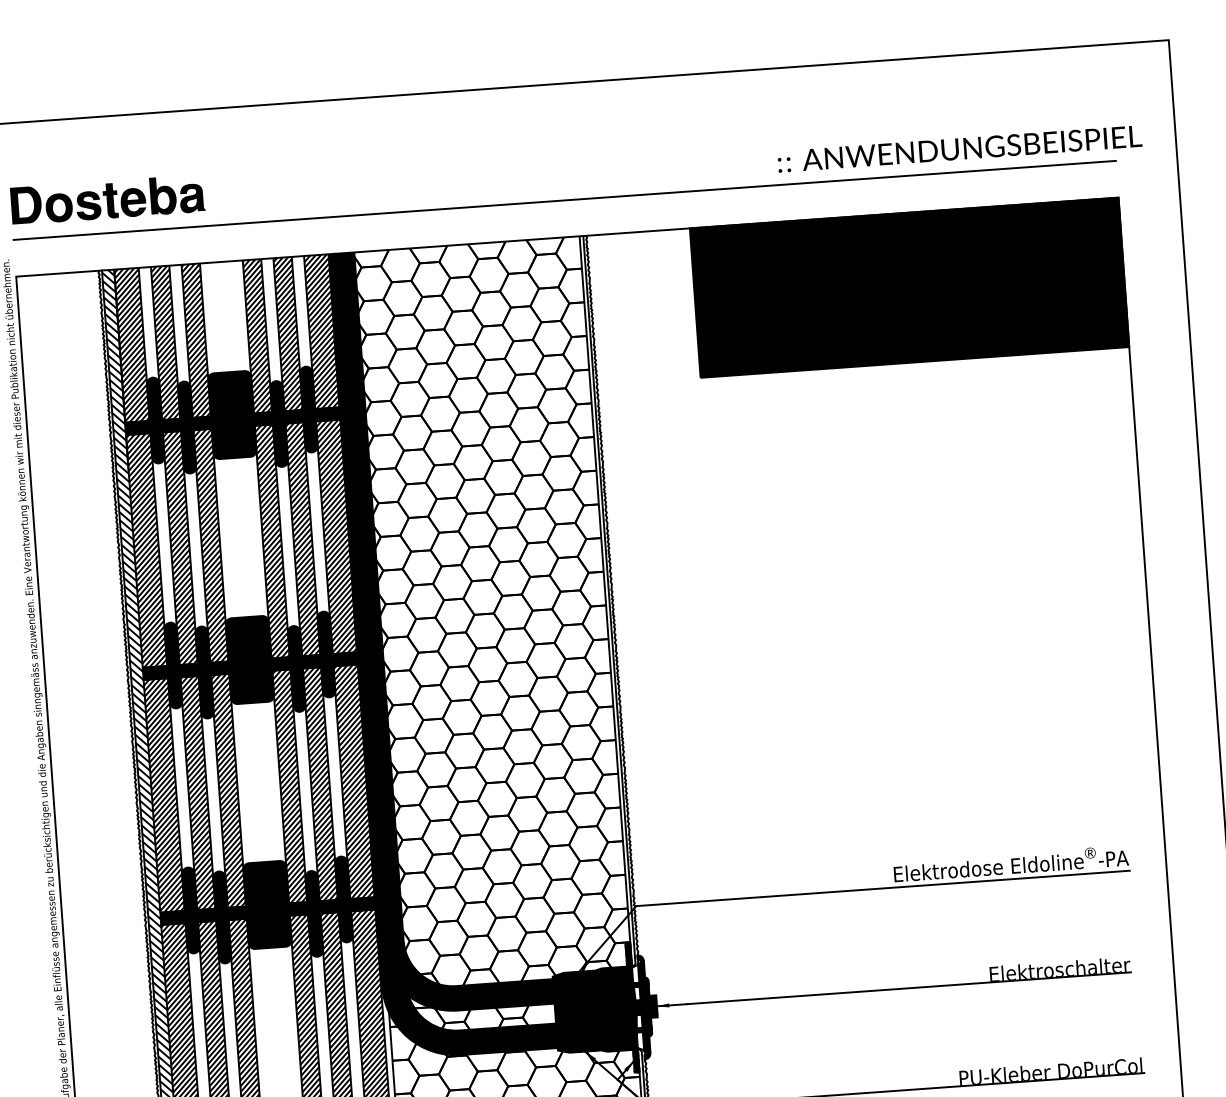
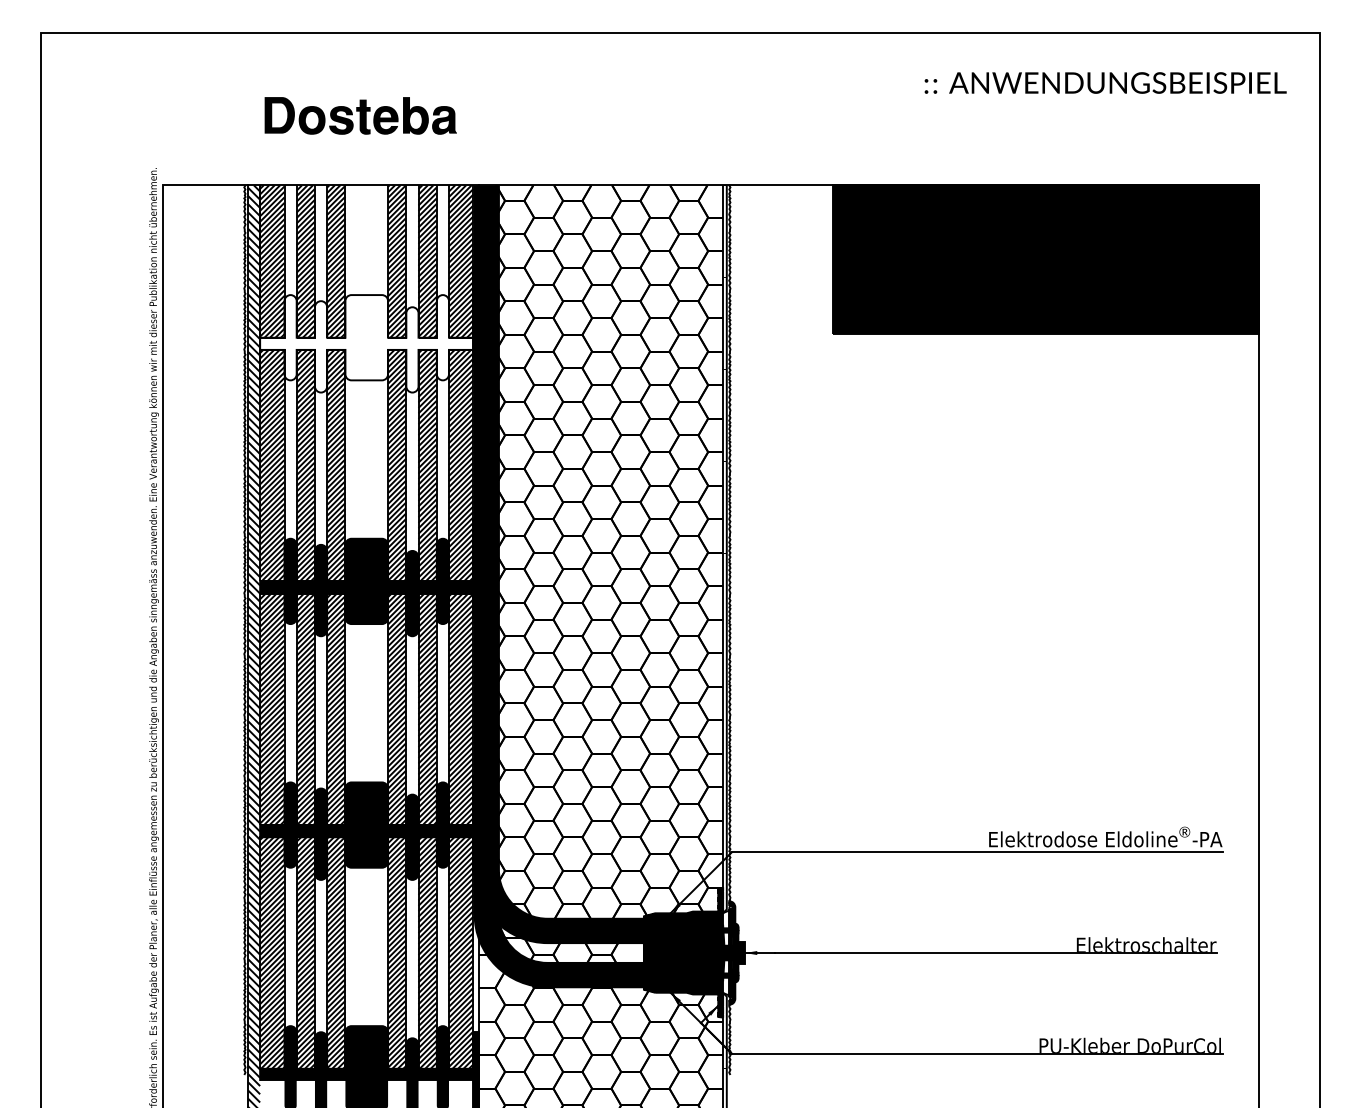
text: (959, 148) -> (1105, 82), moved
part: (107, 199) -> (360, 115), moved
line: (564, 200) -> (710, 148), removed
fill: (232, 420) -> (366, 343), removed

